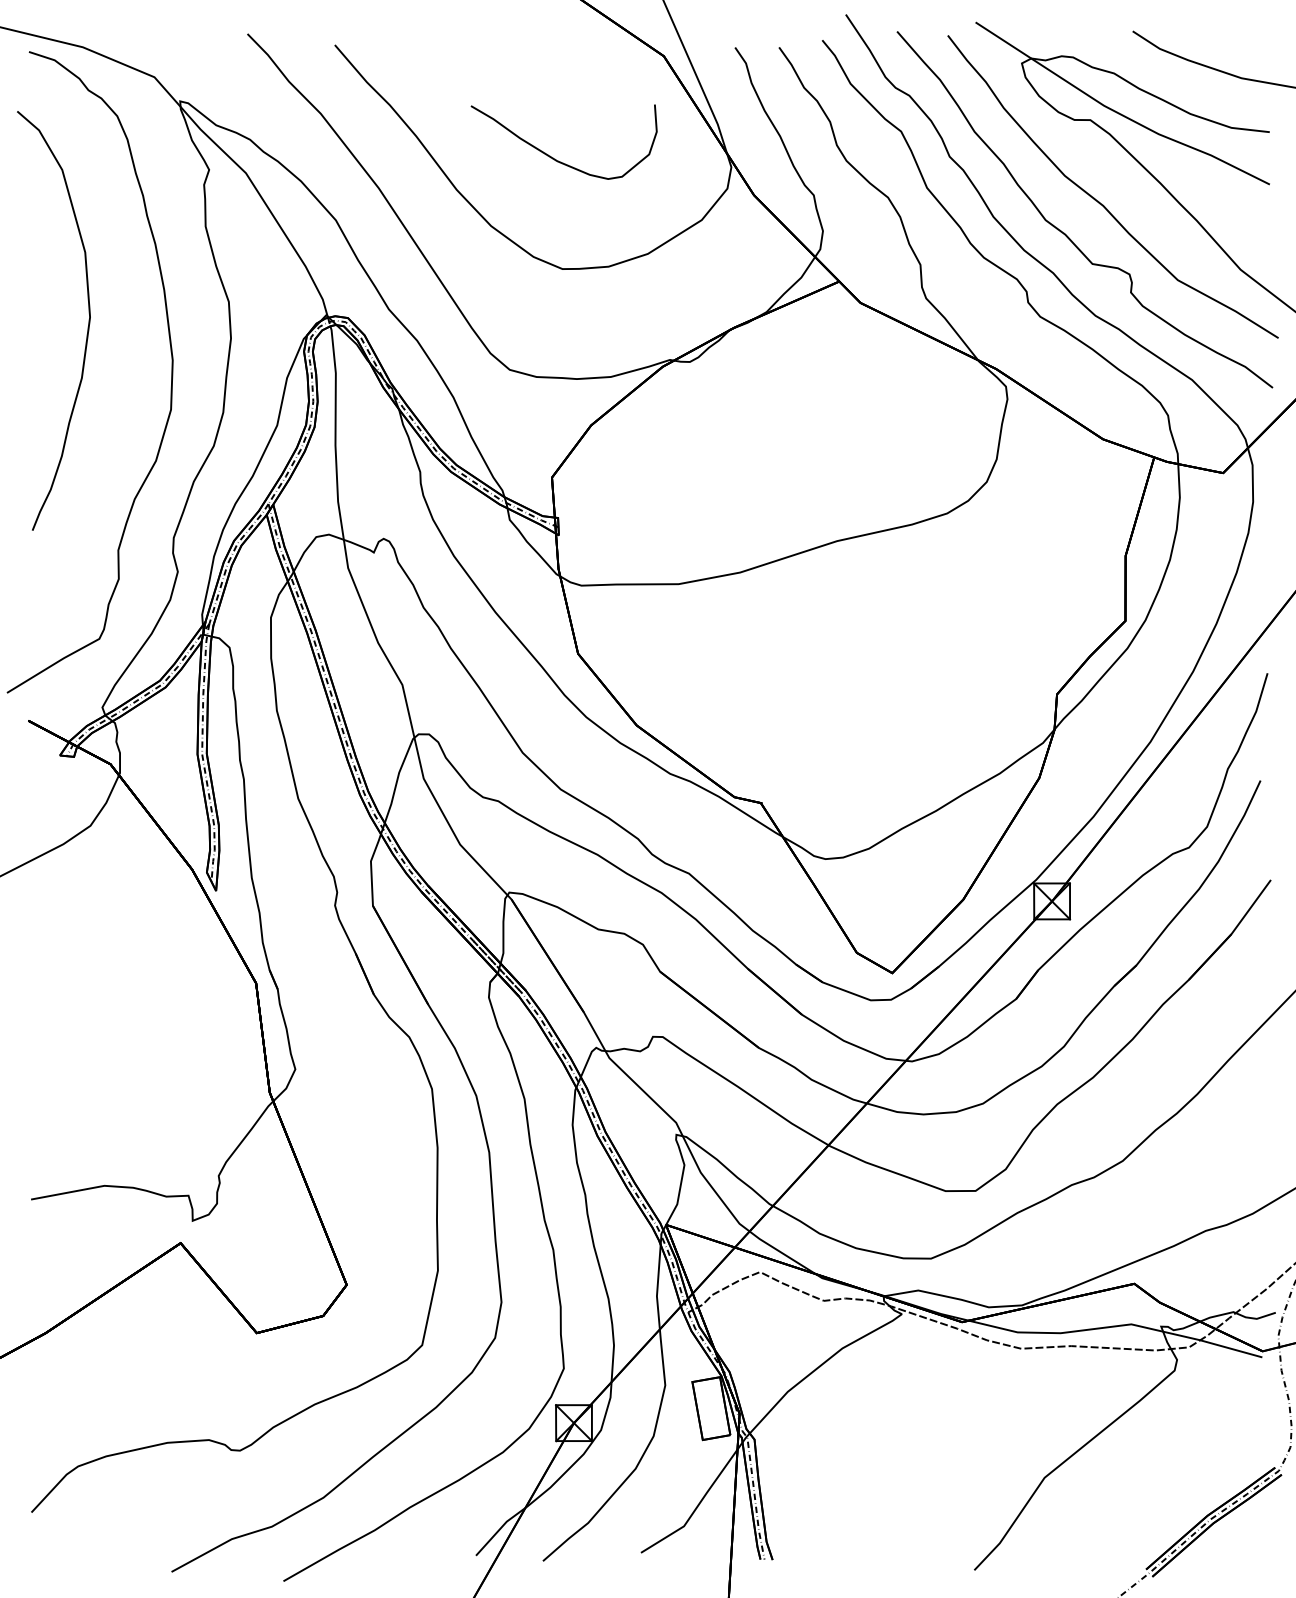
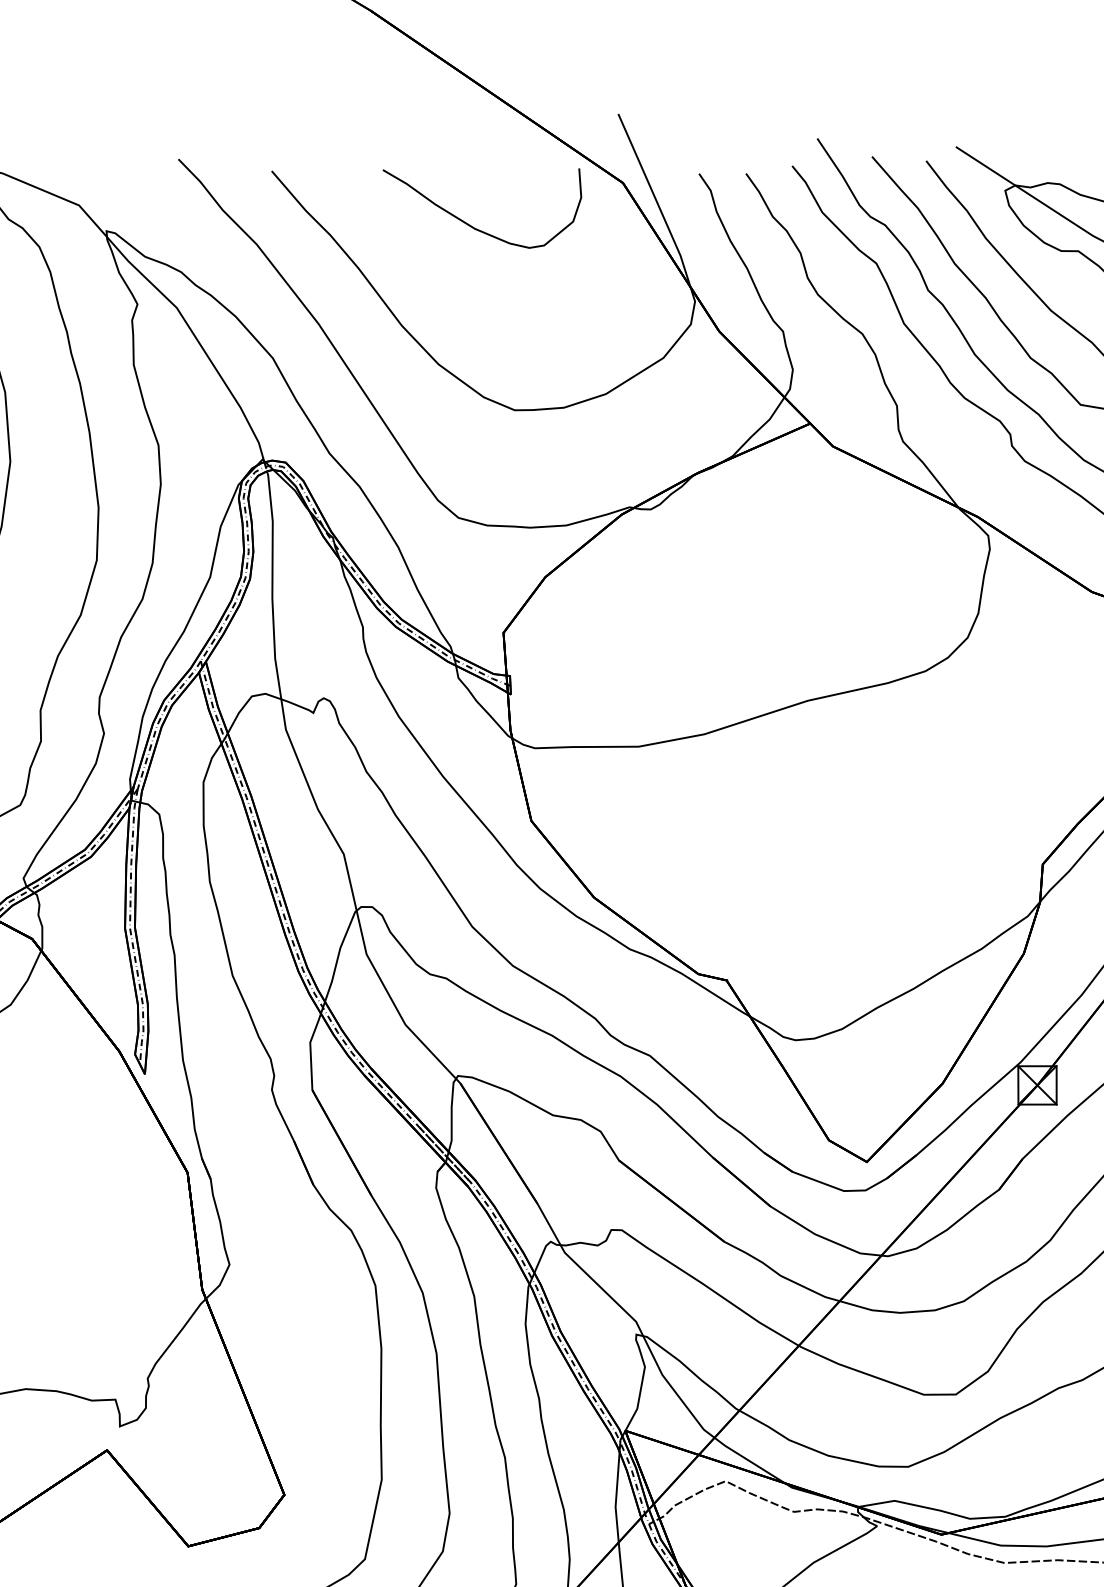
curve: (553, 157) -> (470, 224), moved

